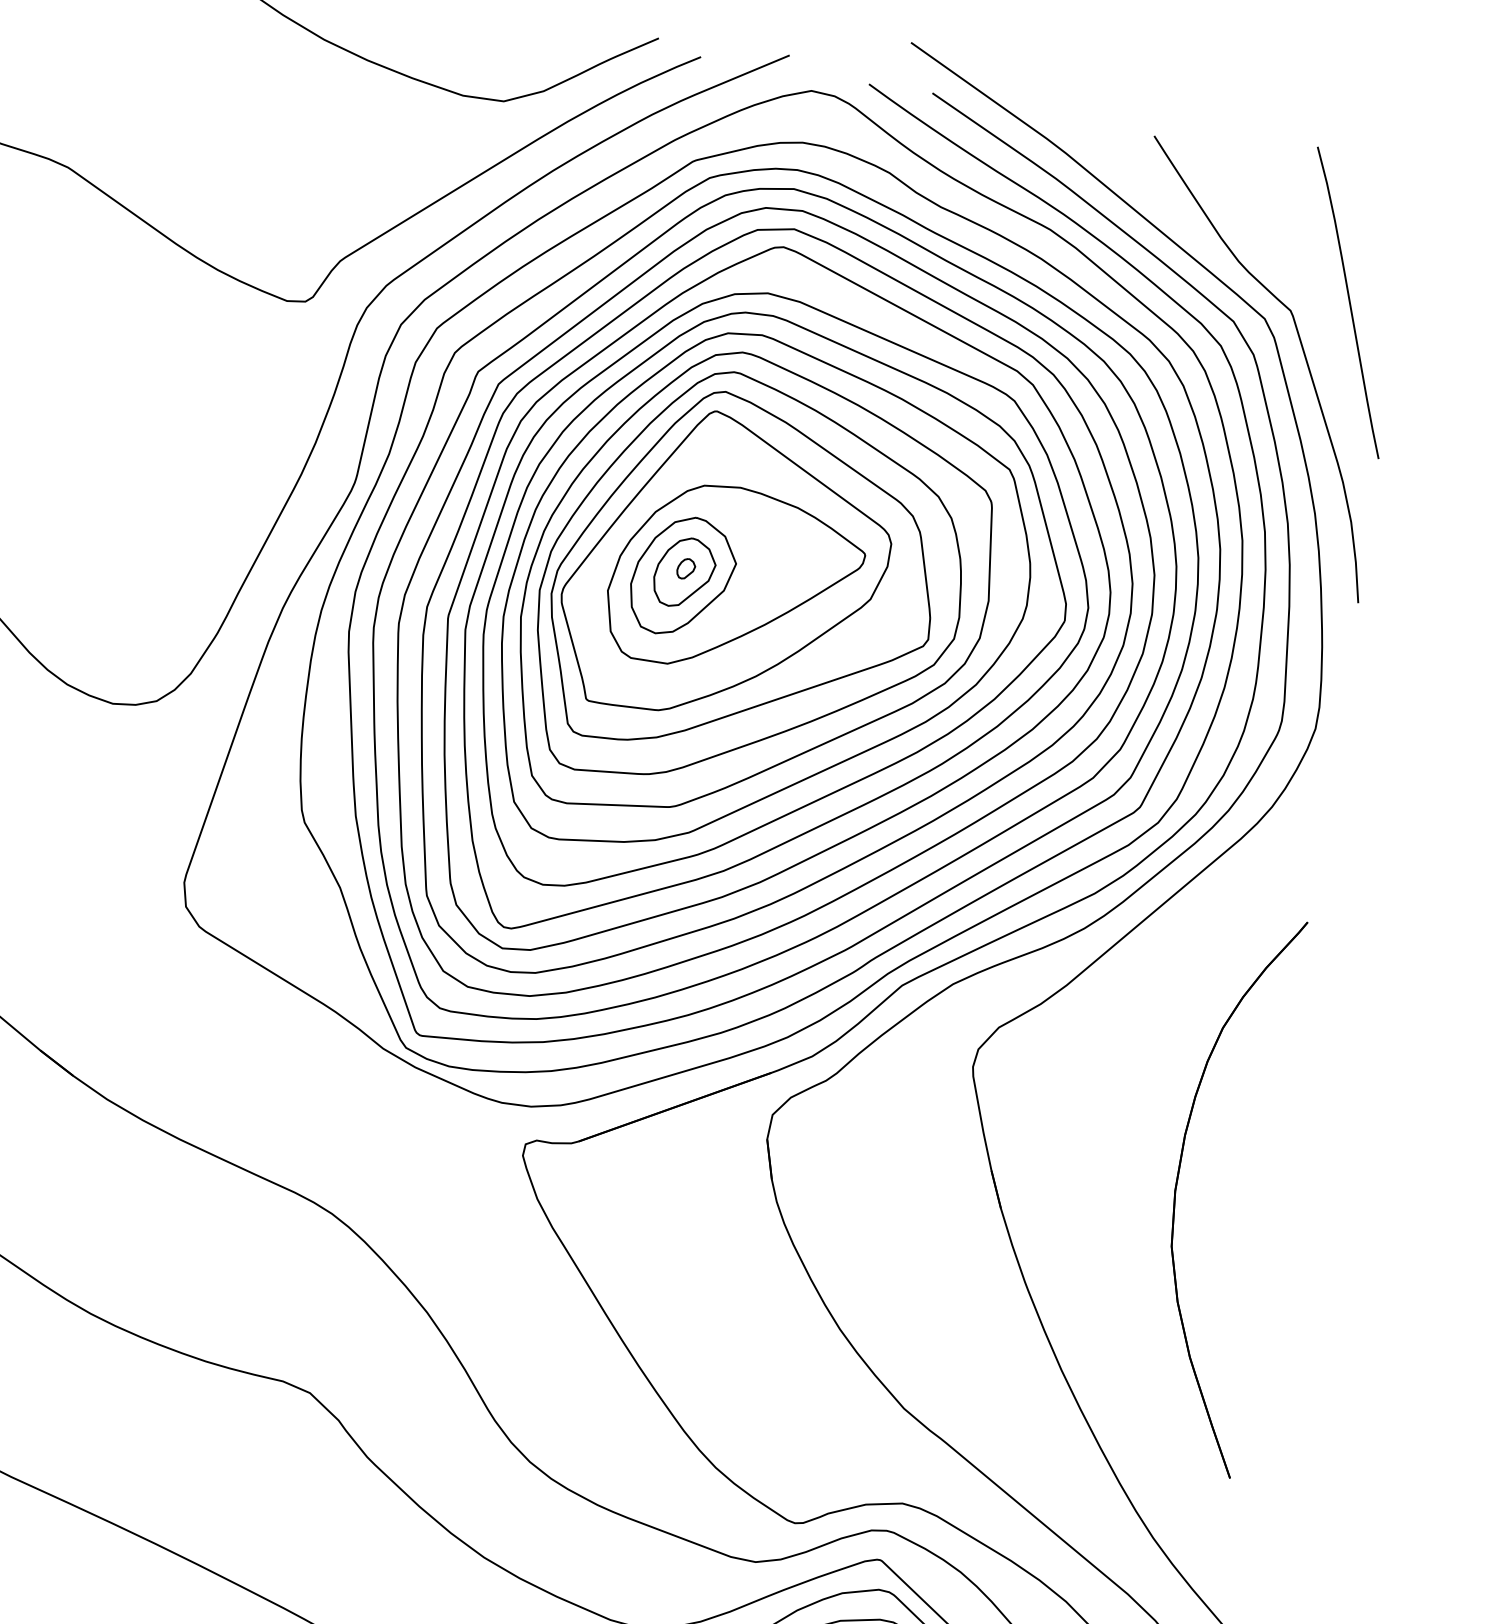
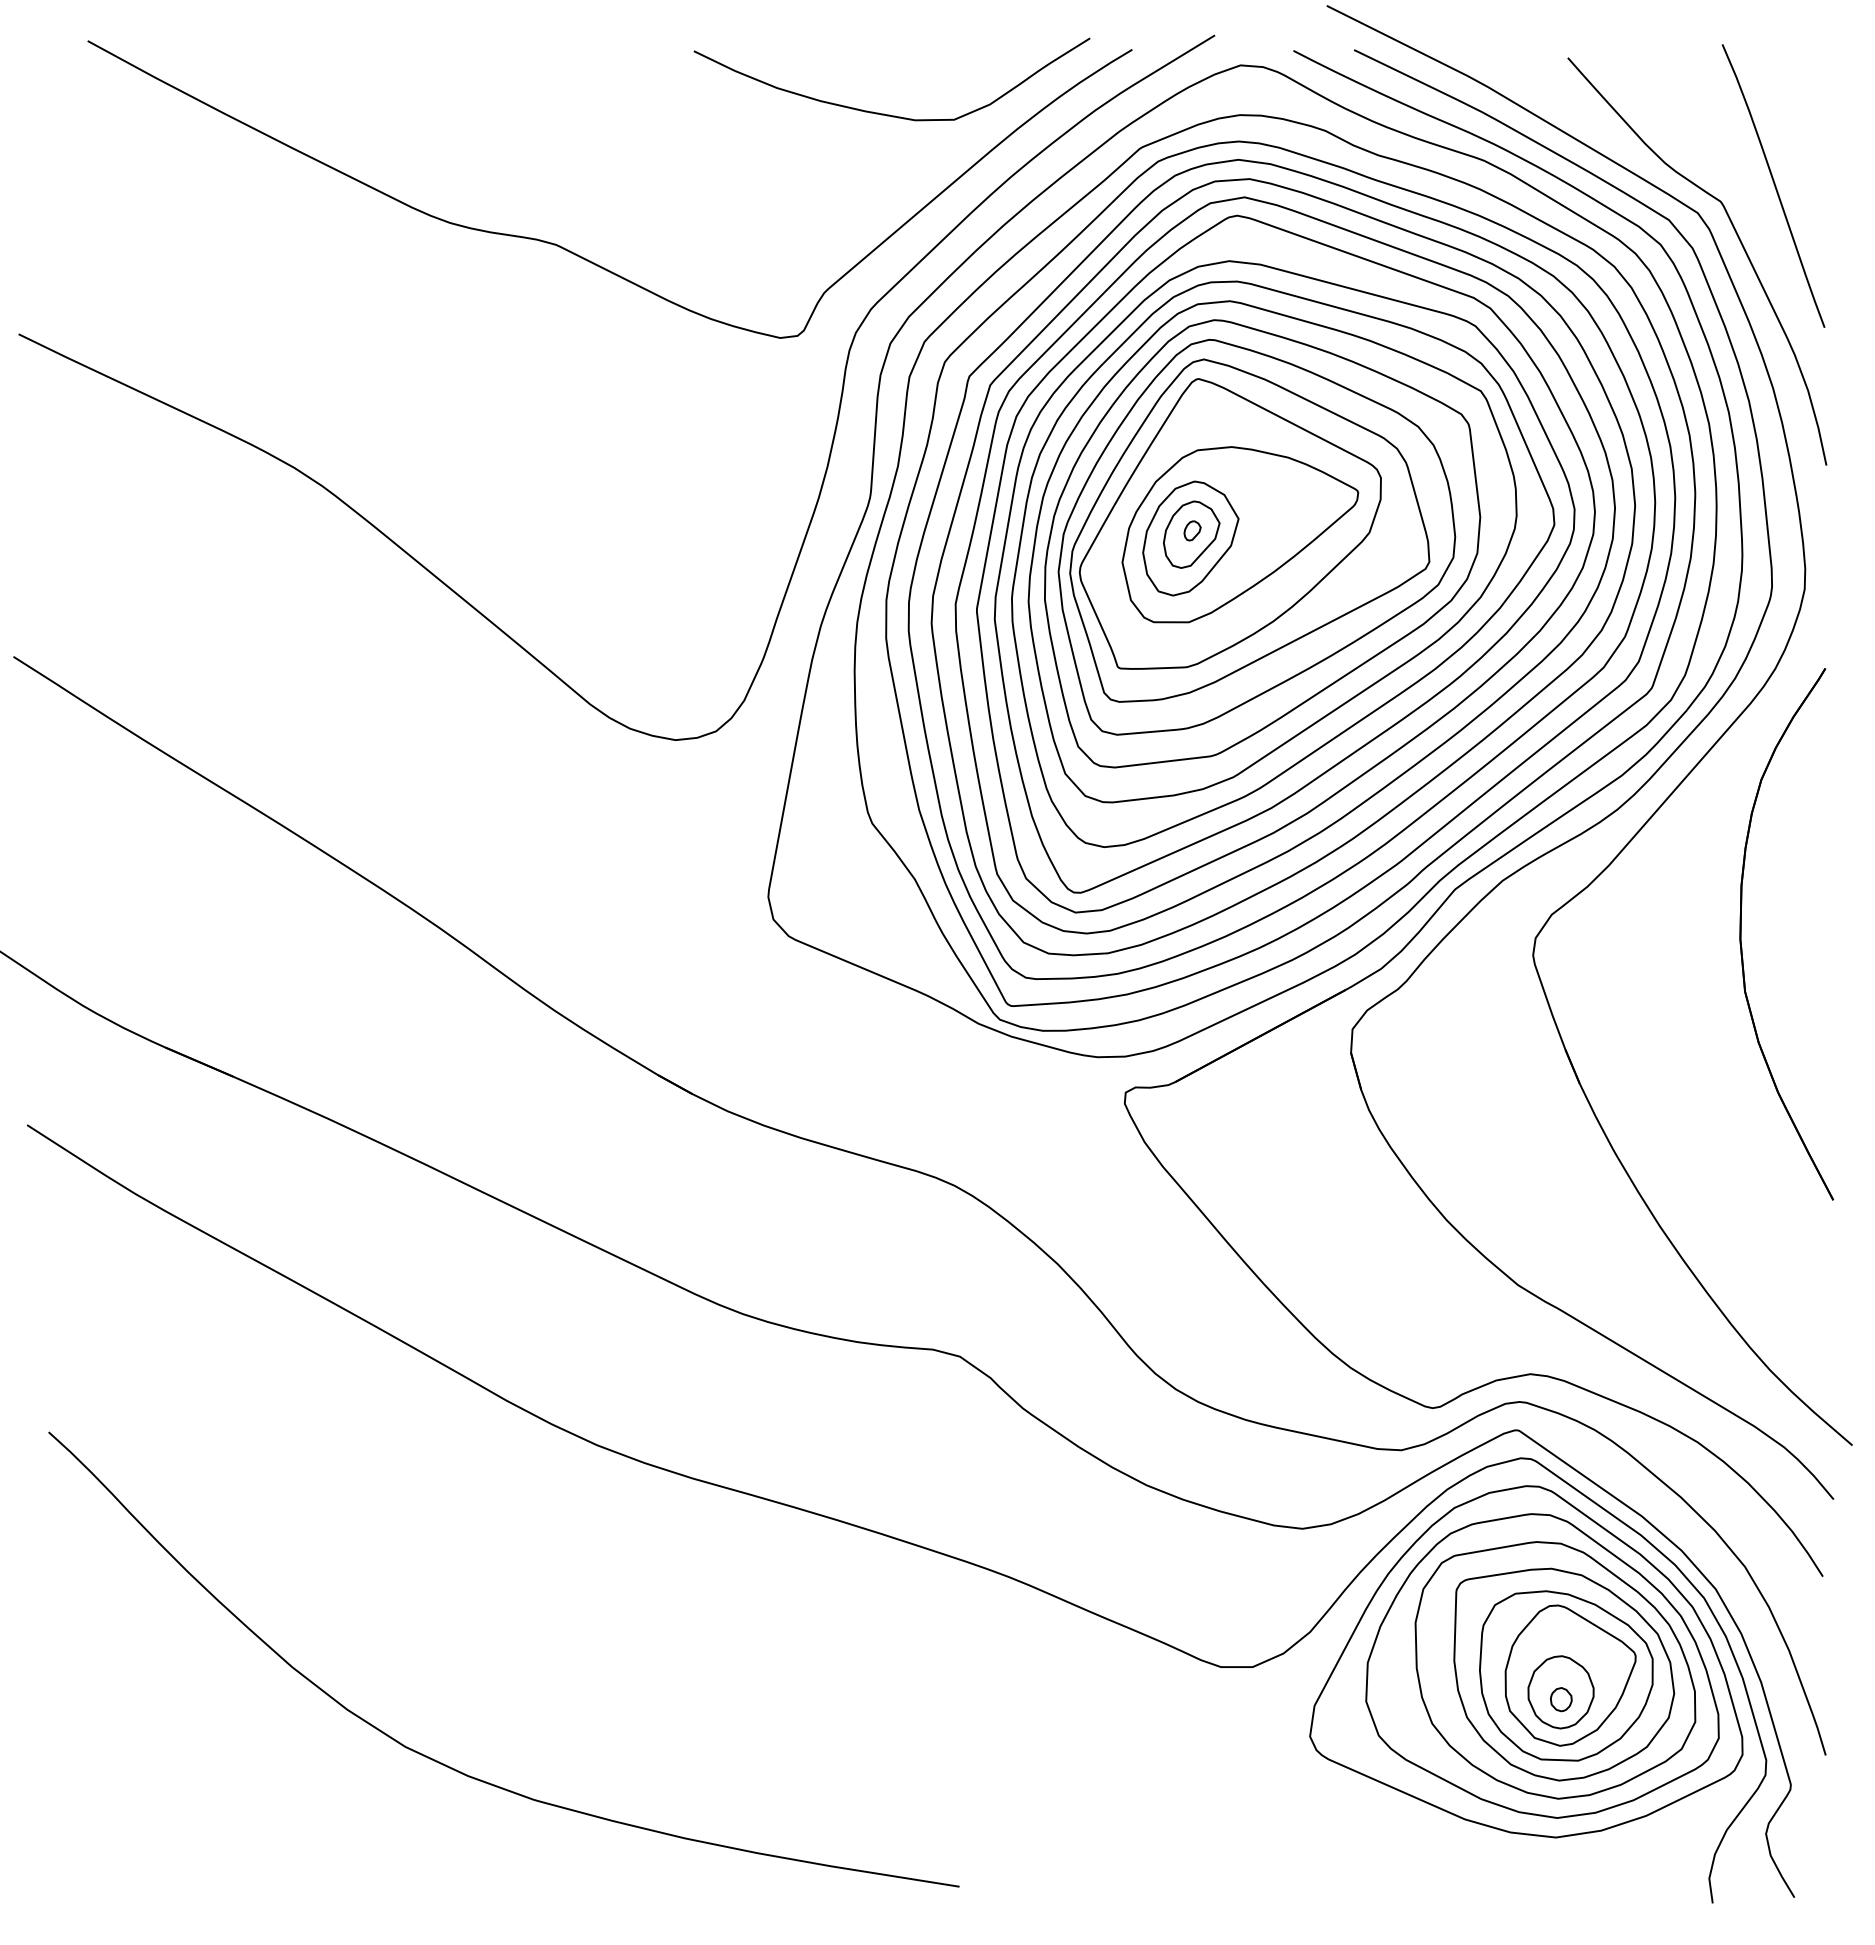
part: (1177, 1186) -> (1741, 934), moved

